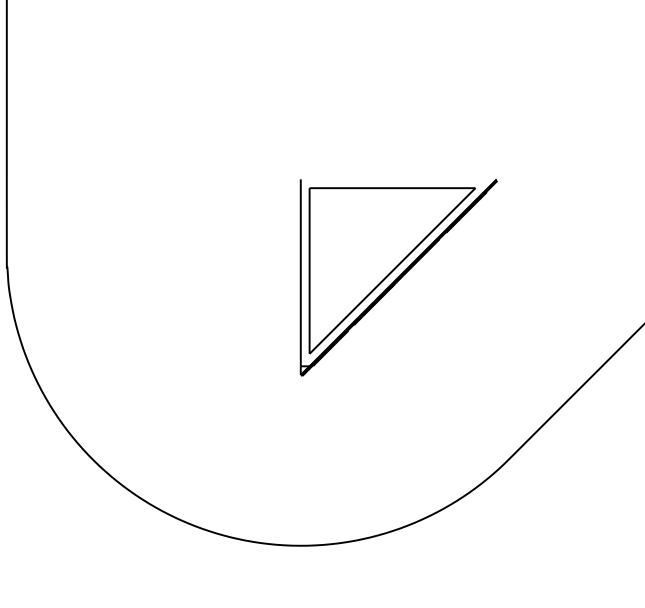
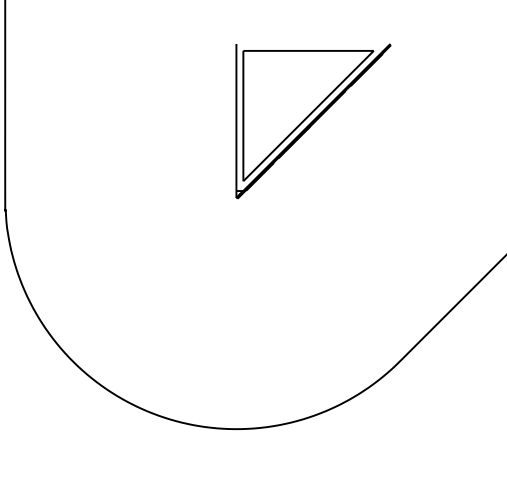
part: (398, 277) -> (313, 121), moved

